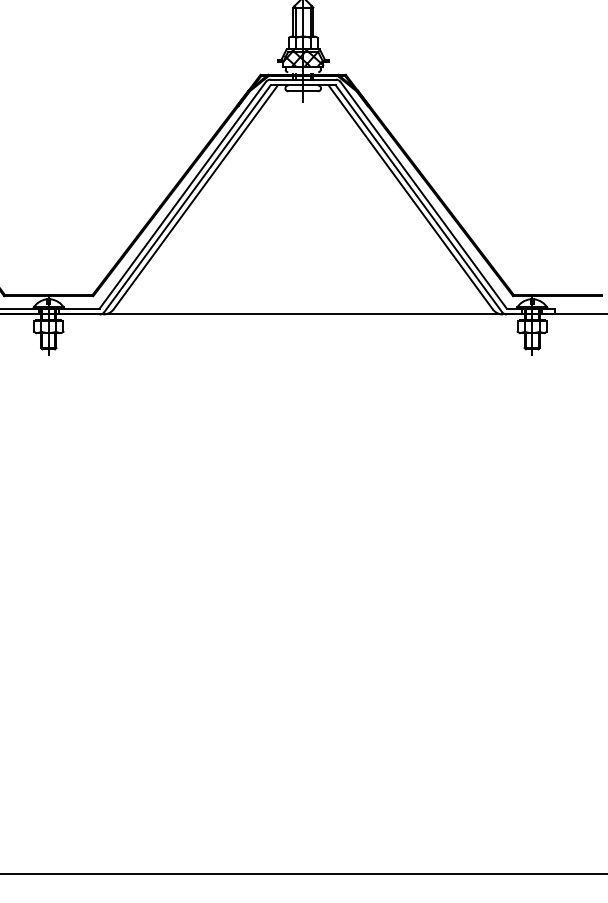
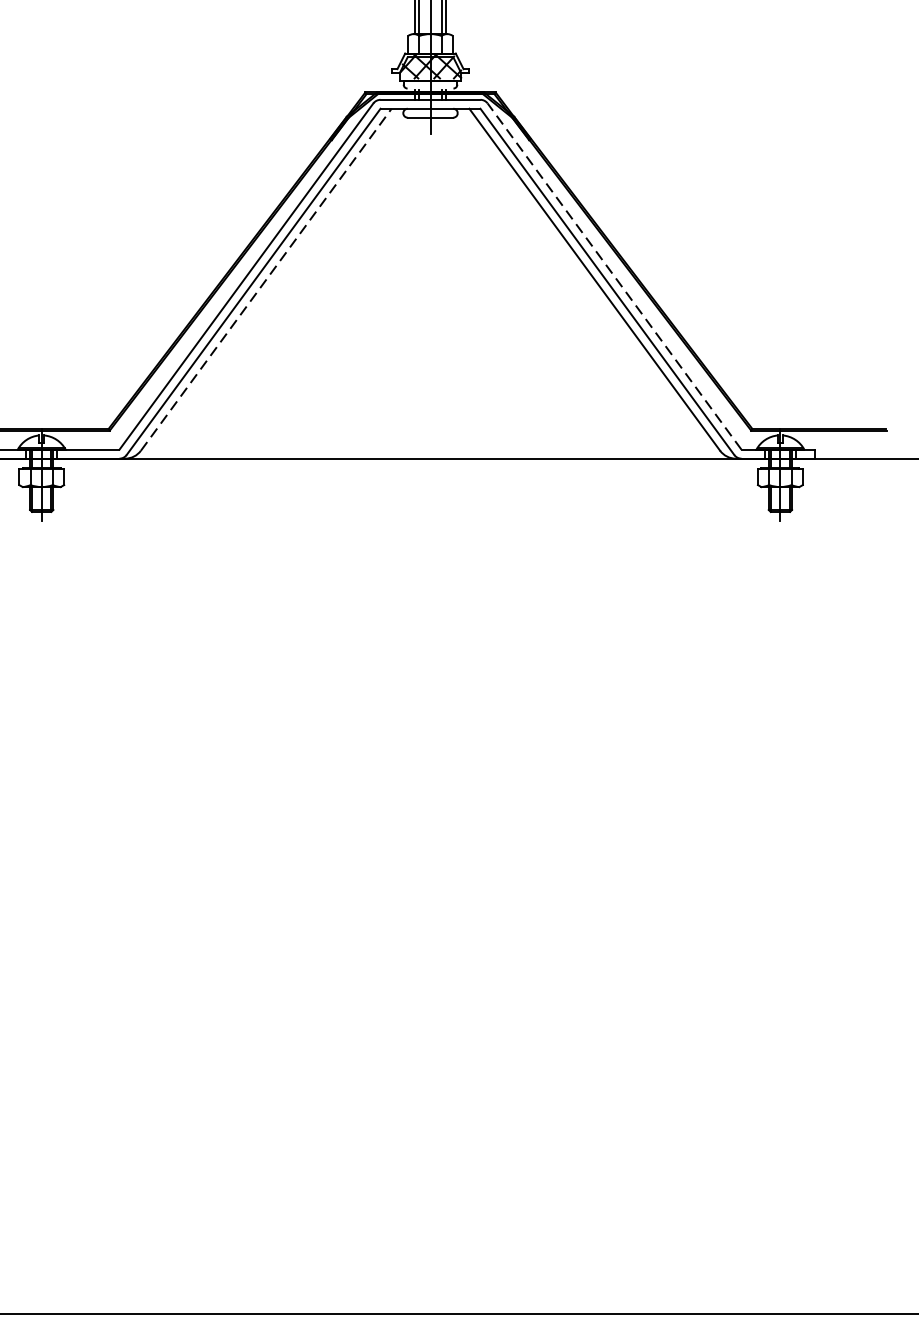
line: (423, 195) -> (614, 276), solid -> dashed
line: (195, 197) -> (265, 279), solid -> dashed

